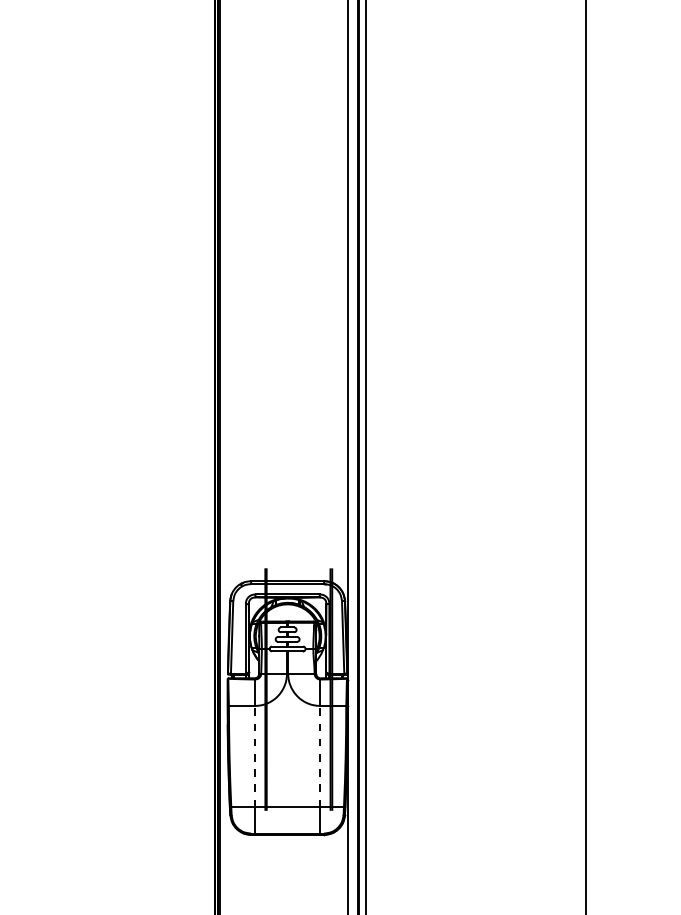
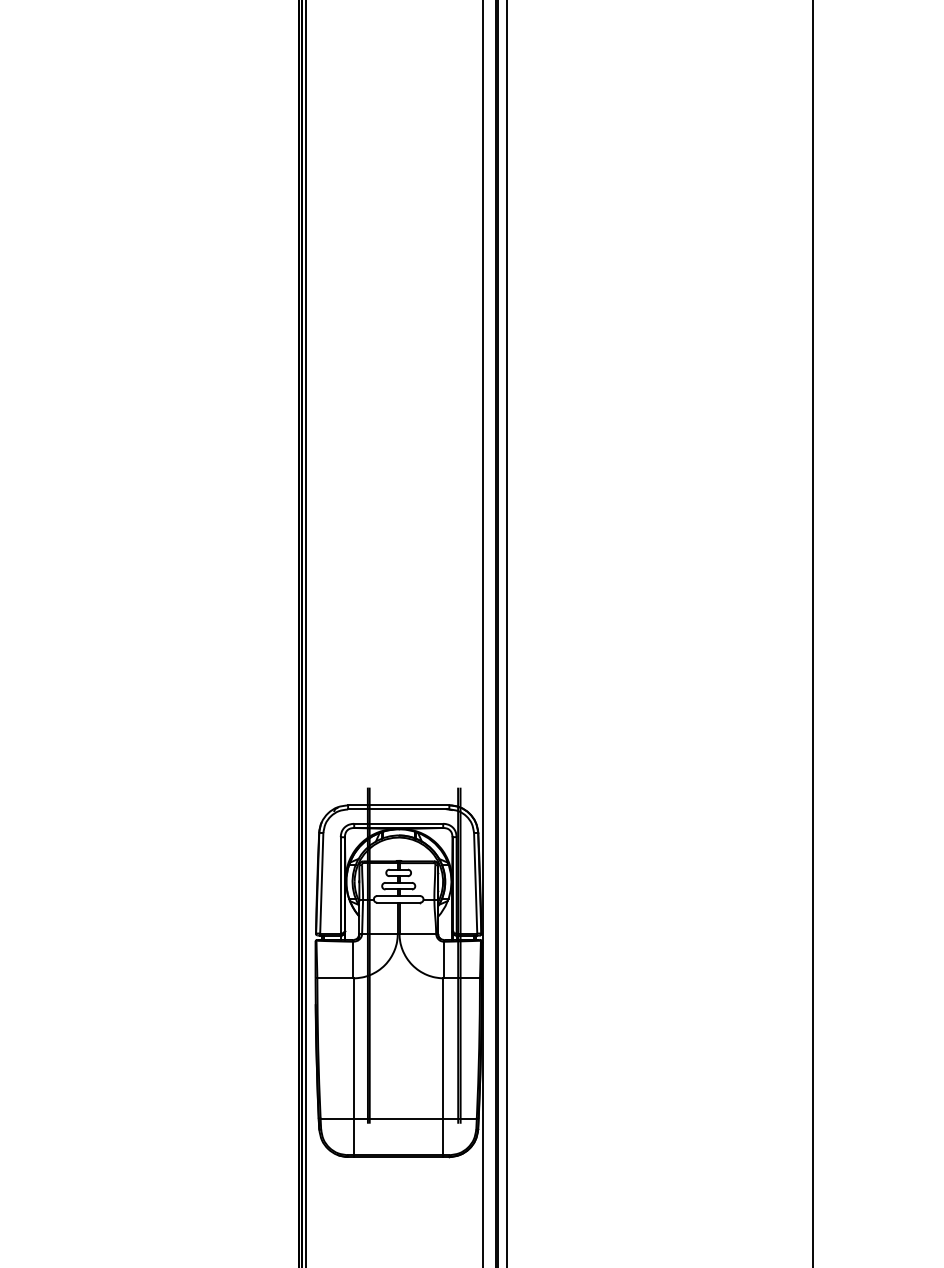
line: (255, 756) -> (354, 1048), dashed -> solid
line: (319, 756) -> (443, 1048), dashed -> solid

